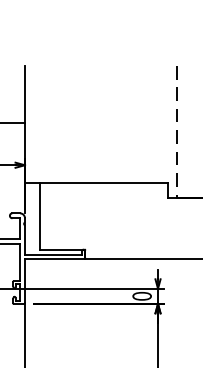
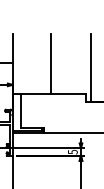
line: (100, 123) -> (51, 63), added
line: (176, 131) -> (90, 67), dashed -> solid
text: (141, 295) -> (72, 151), 0 -> 5

